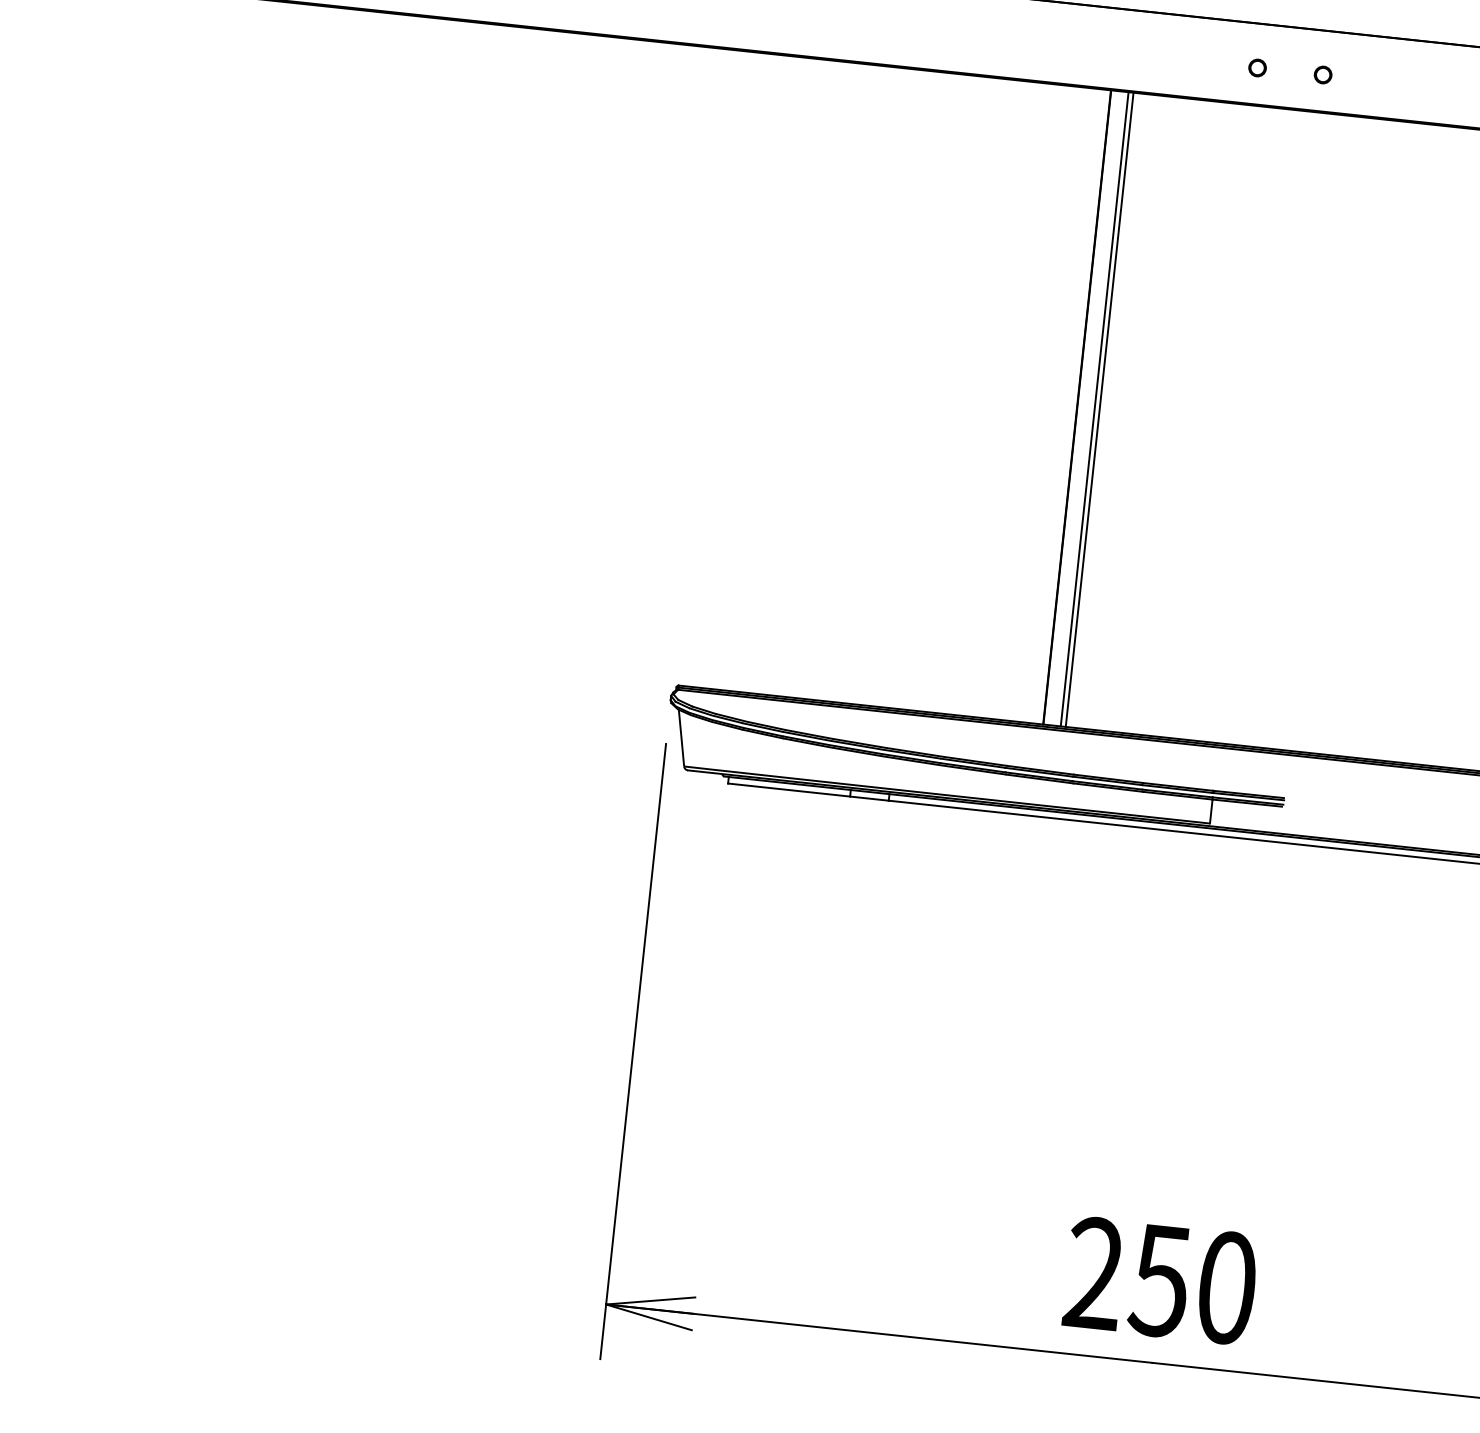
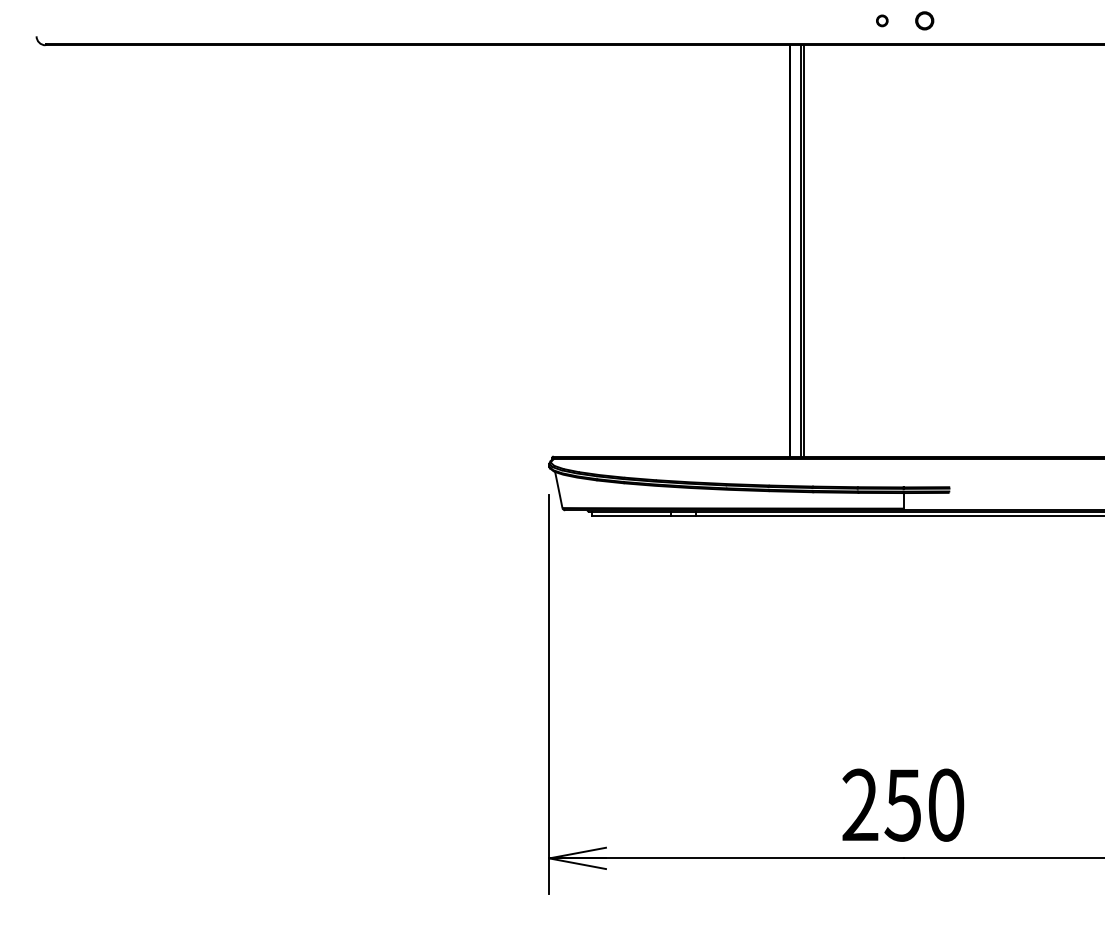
part: (1322, 74) -> (924, 20), size x1.6

